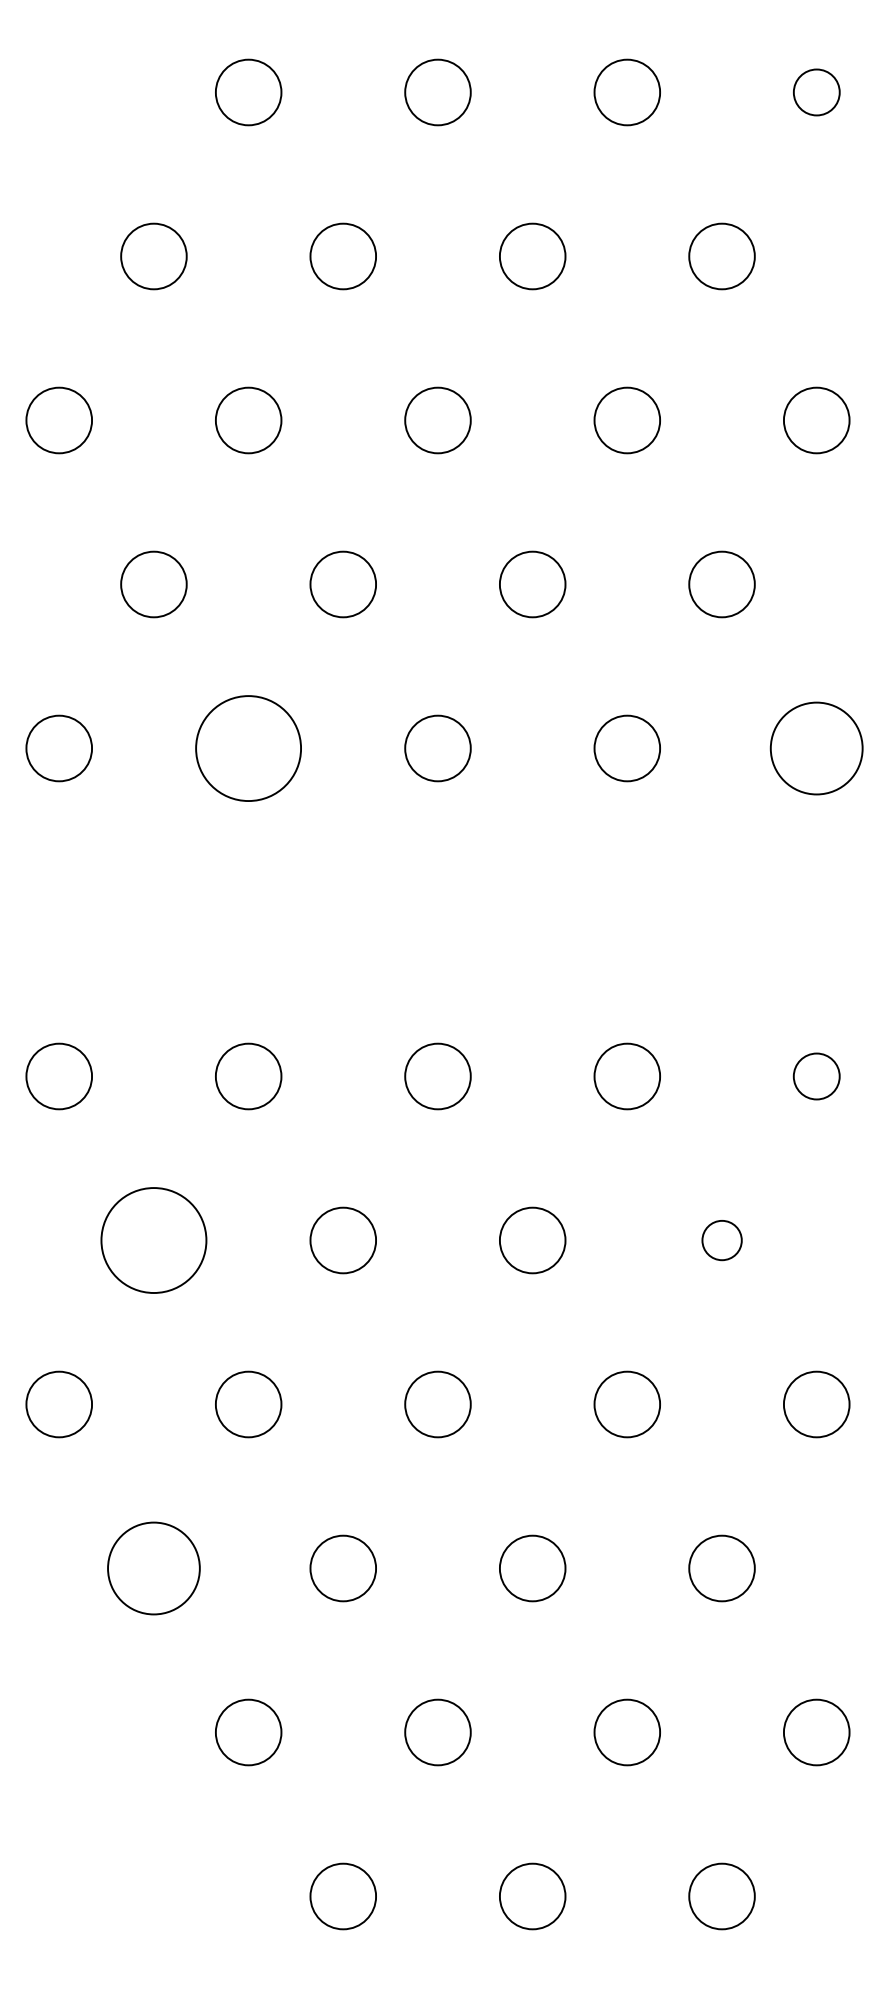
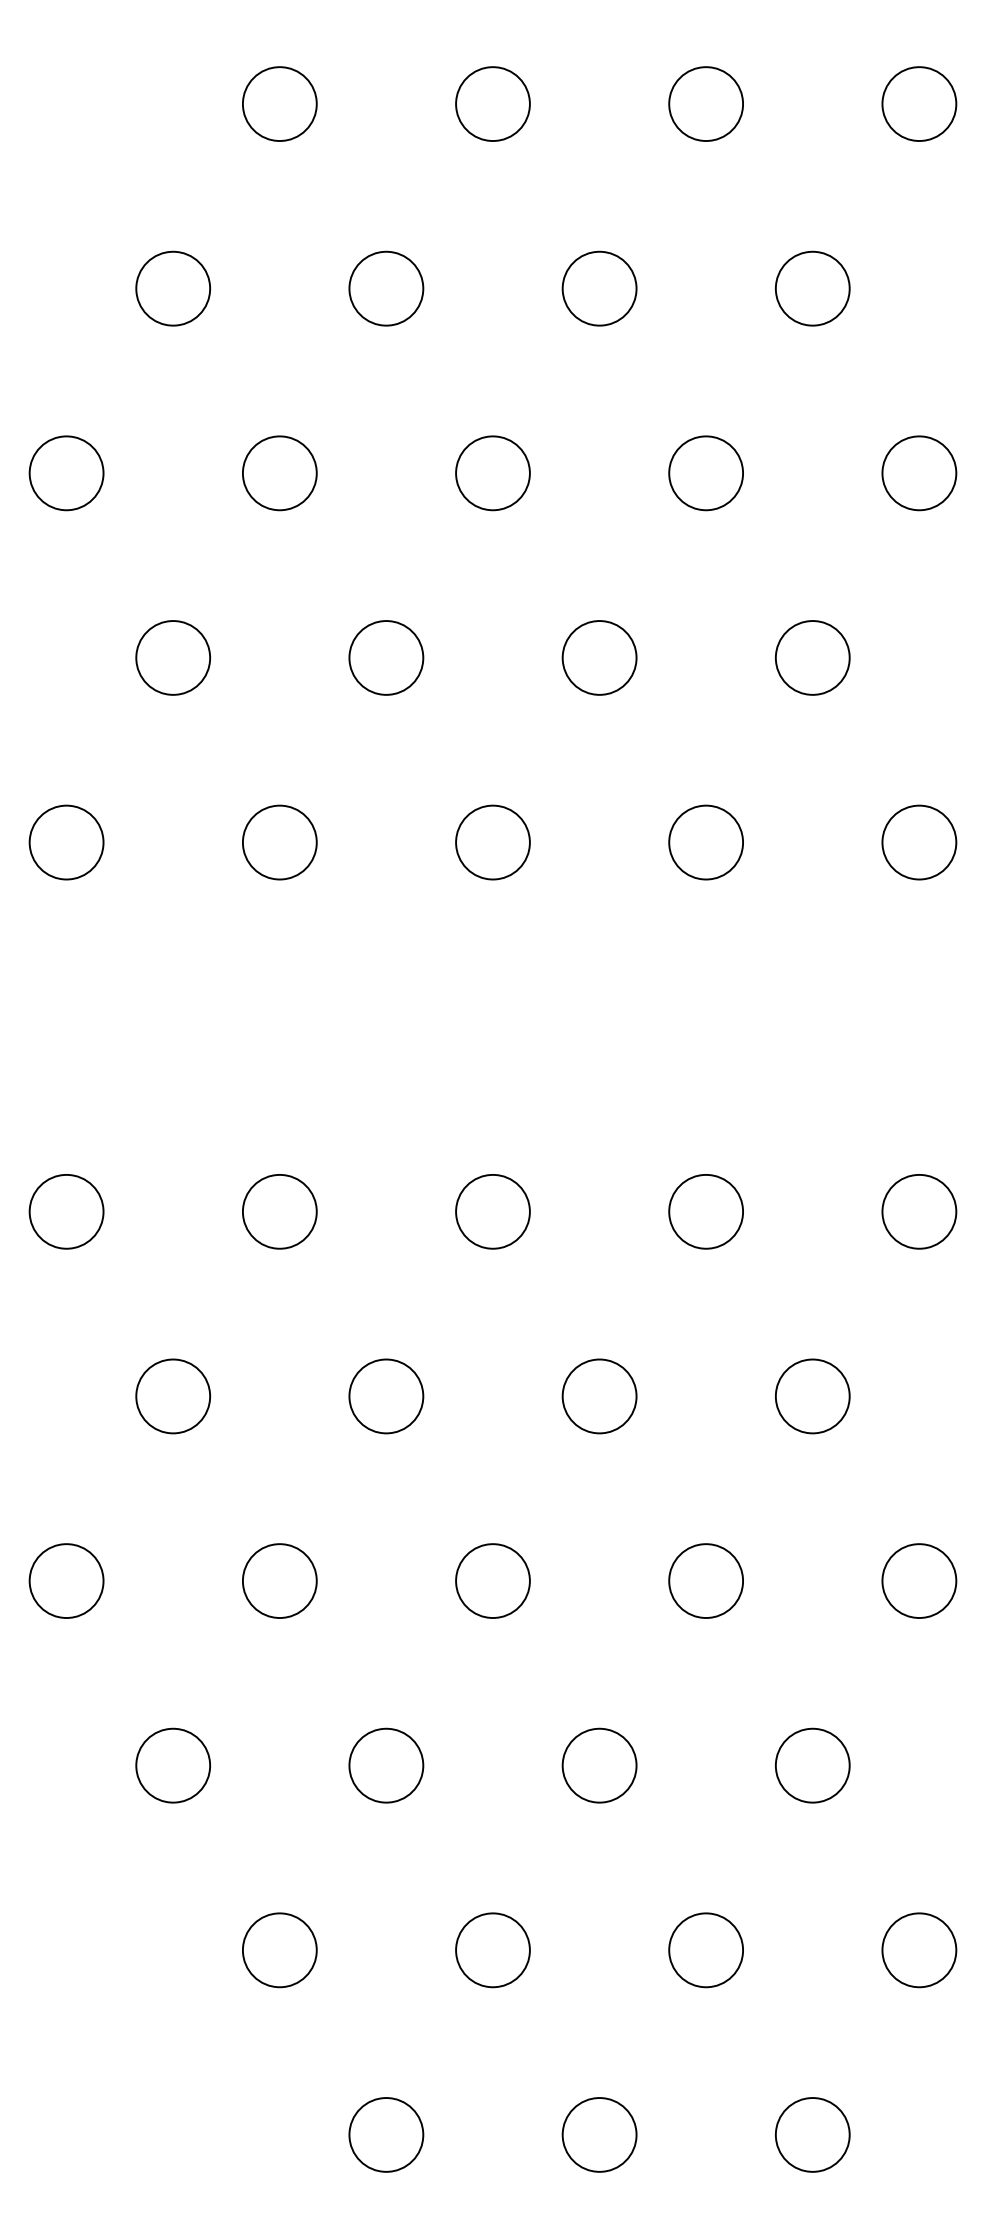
circle: (816, 91) -> (919, 103), size x1.43
circle: (248, 748) -> (279, 842), size x0.62
circle: (816, 748) -> (919, 842), size x0.71
circle: (816, 1076) -> (919, 1211), size x1.43
circle: (154, 1240) -> (173, 1396), size x0.62
circle: (721, 1240) -> (812, 1396), size x1.67
circle: (154, 1568) -> (173, 1765), size x0.71

